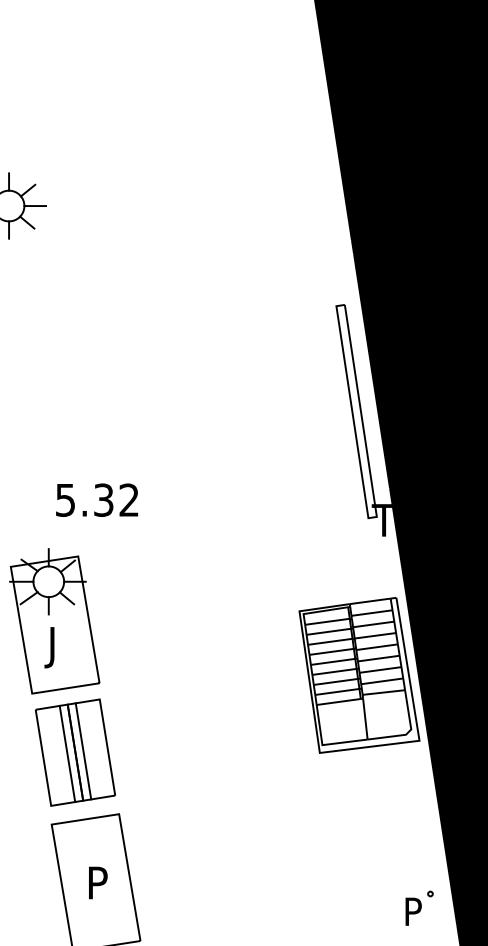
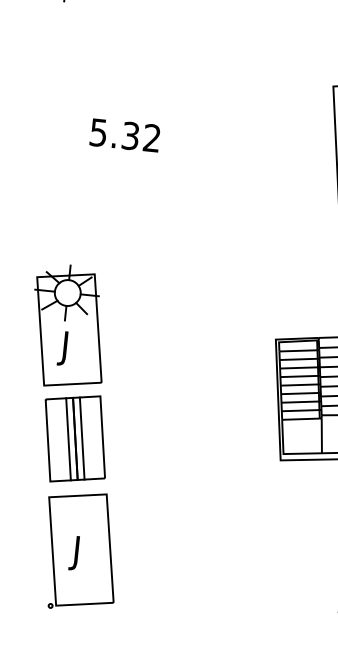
text: (97, 499) -> (125, 134), moved
text: (95, 887) -> (80, 553), P -> J

